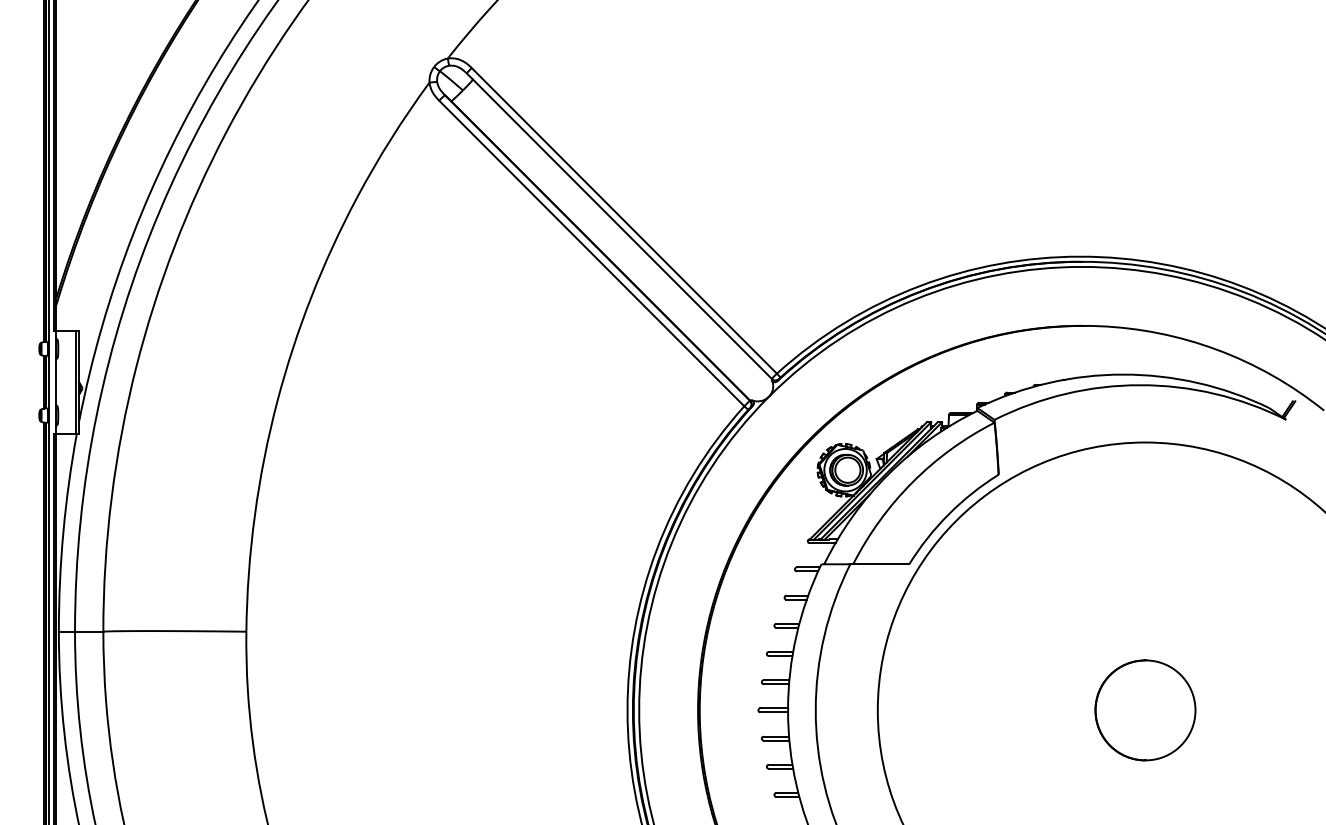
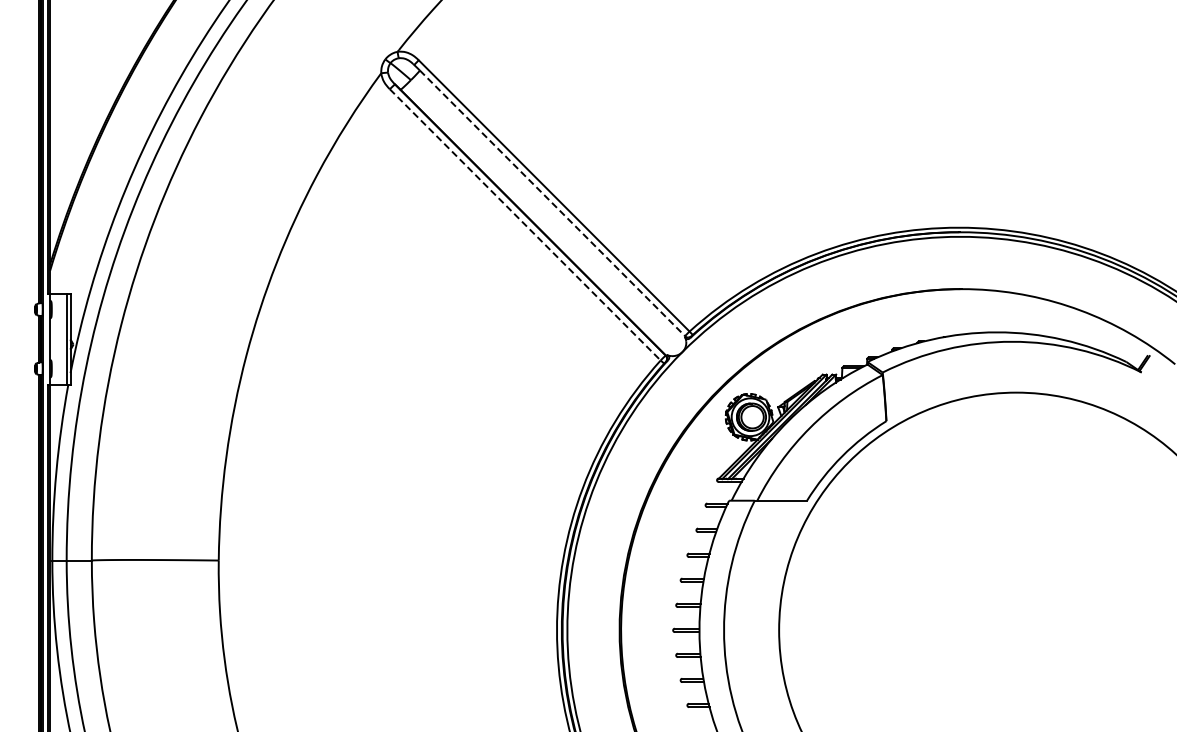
line: (622, 229) -> (552, 203), solid -> dashed
line: (592, 253) -> (525, 224), solid -> dashed
part: (1145, 710) -> (1016, 630), removed

